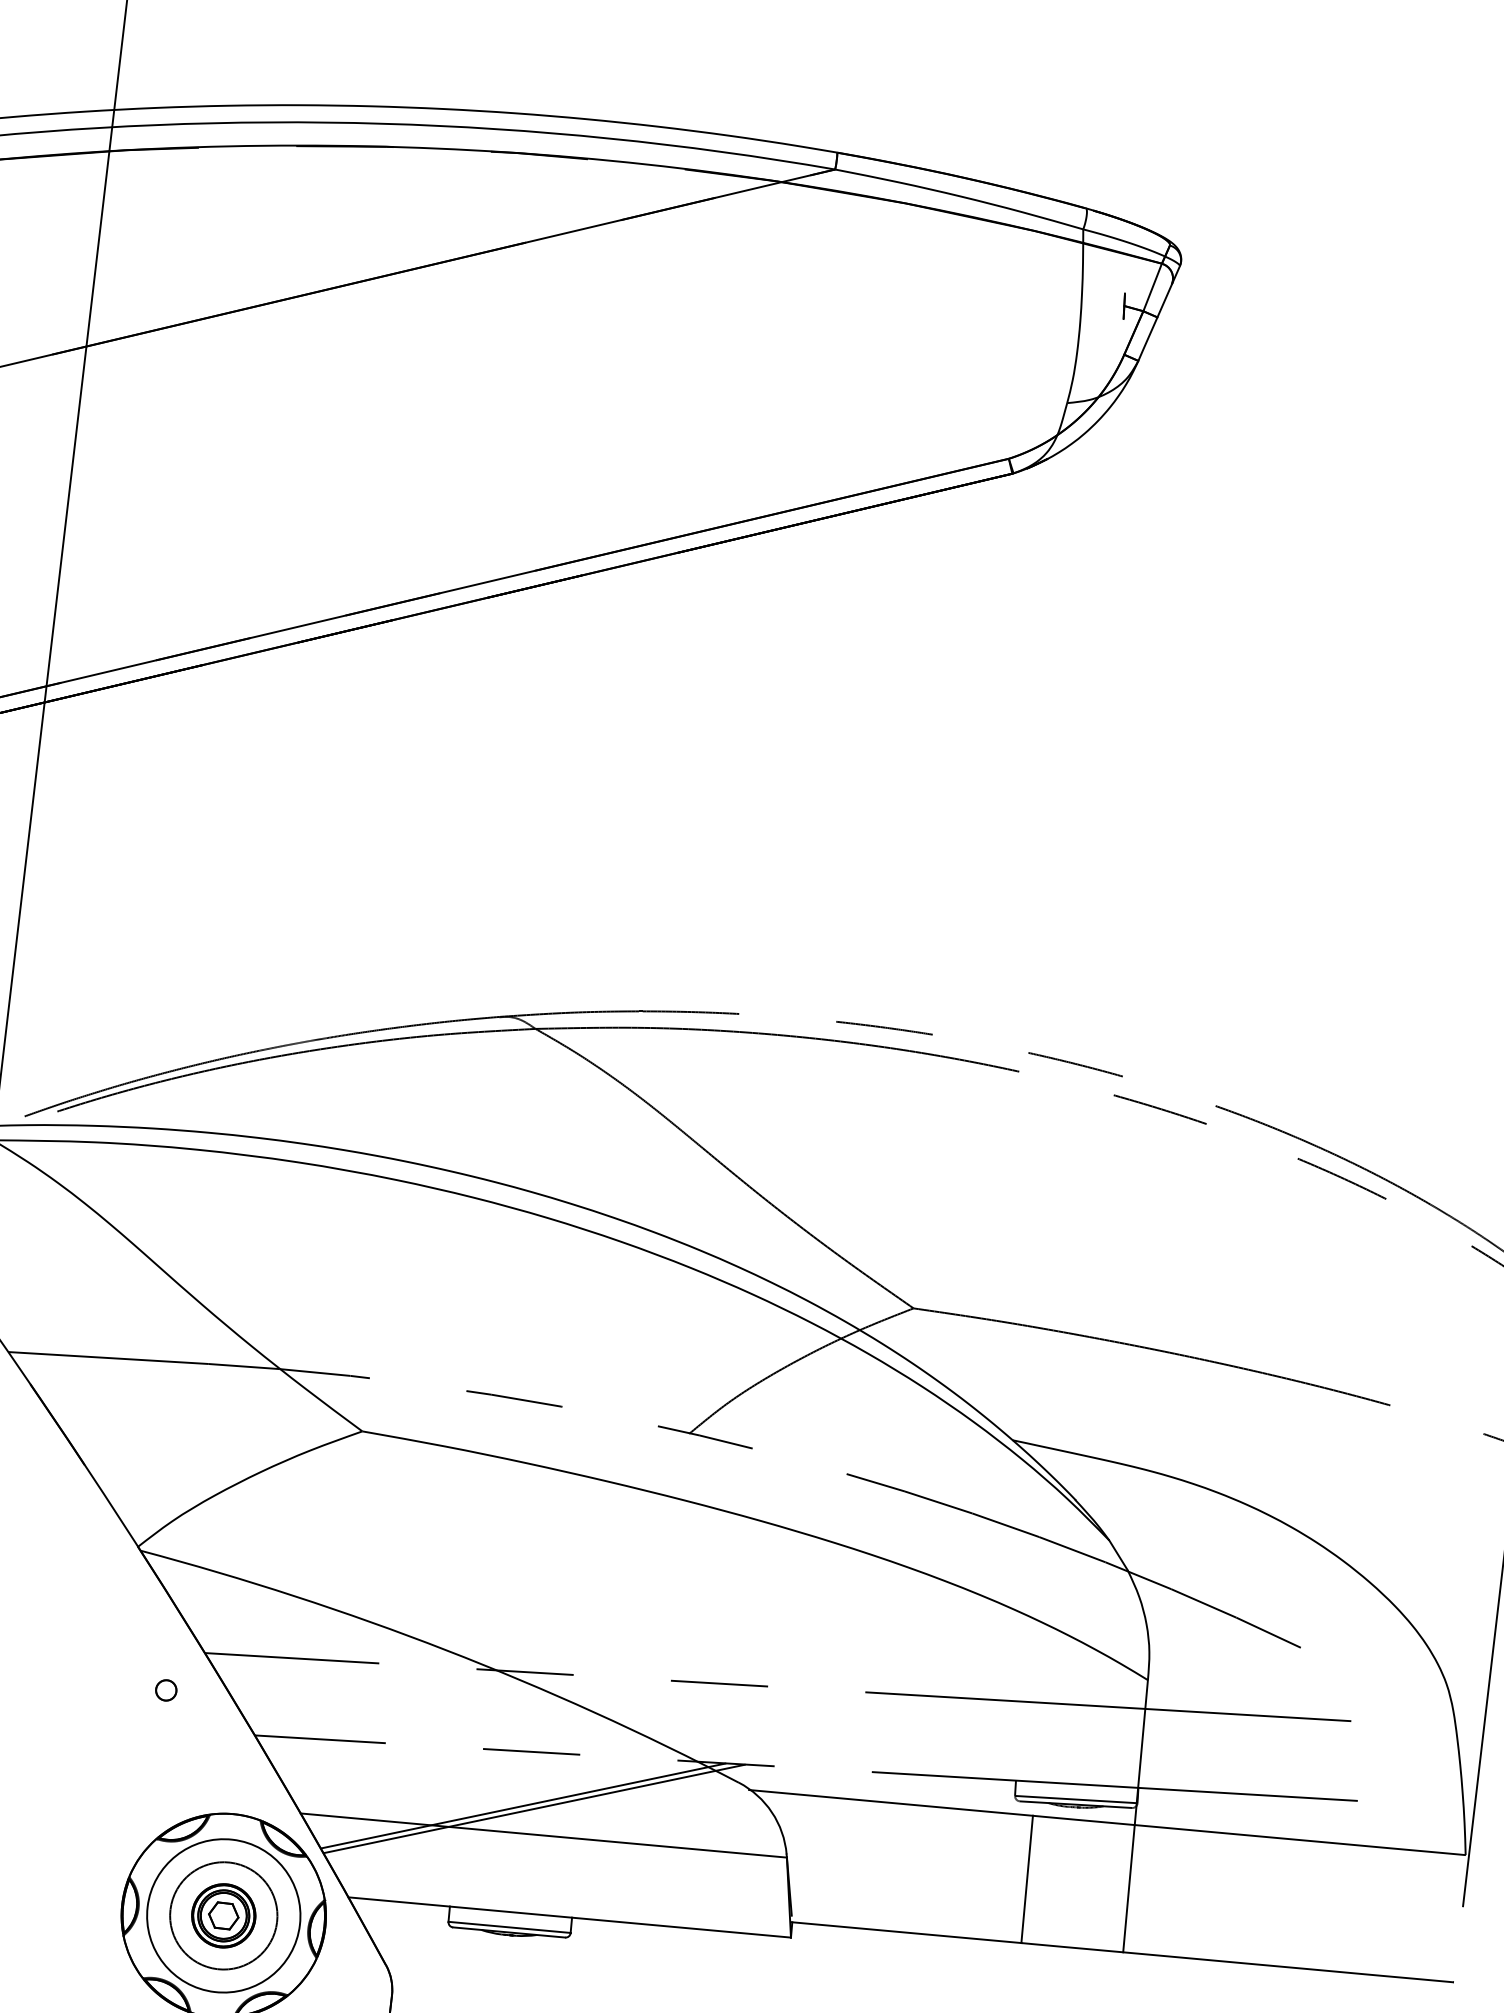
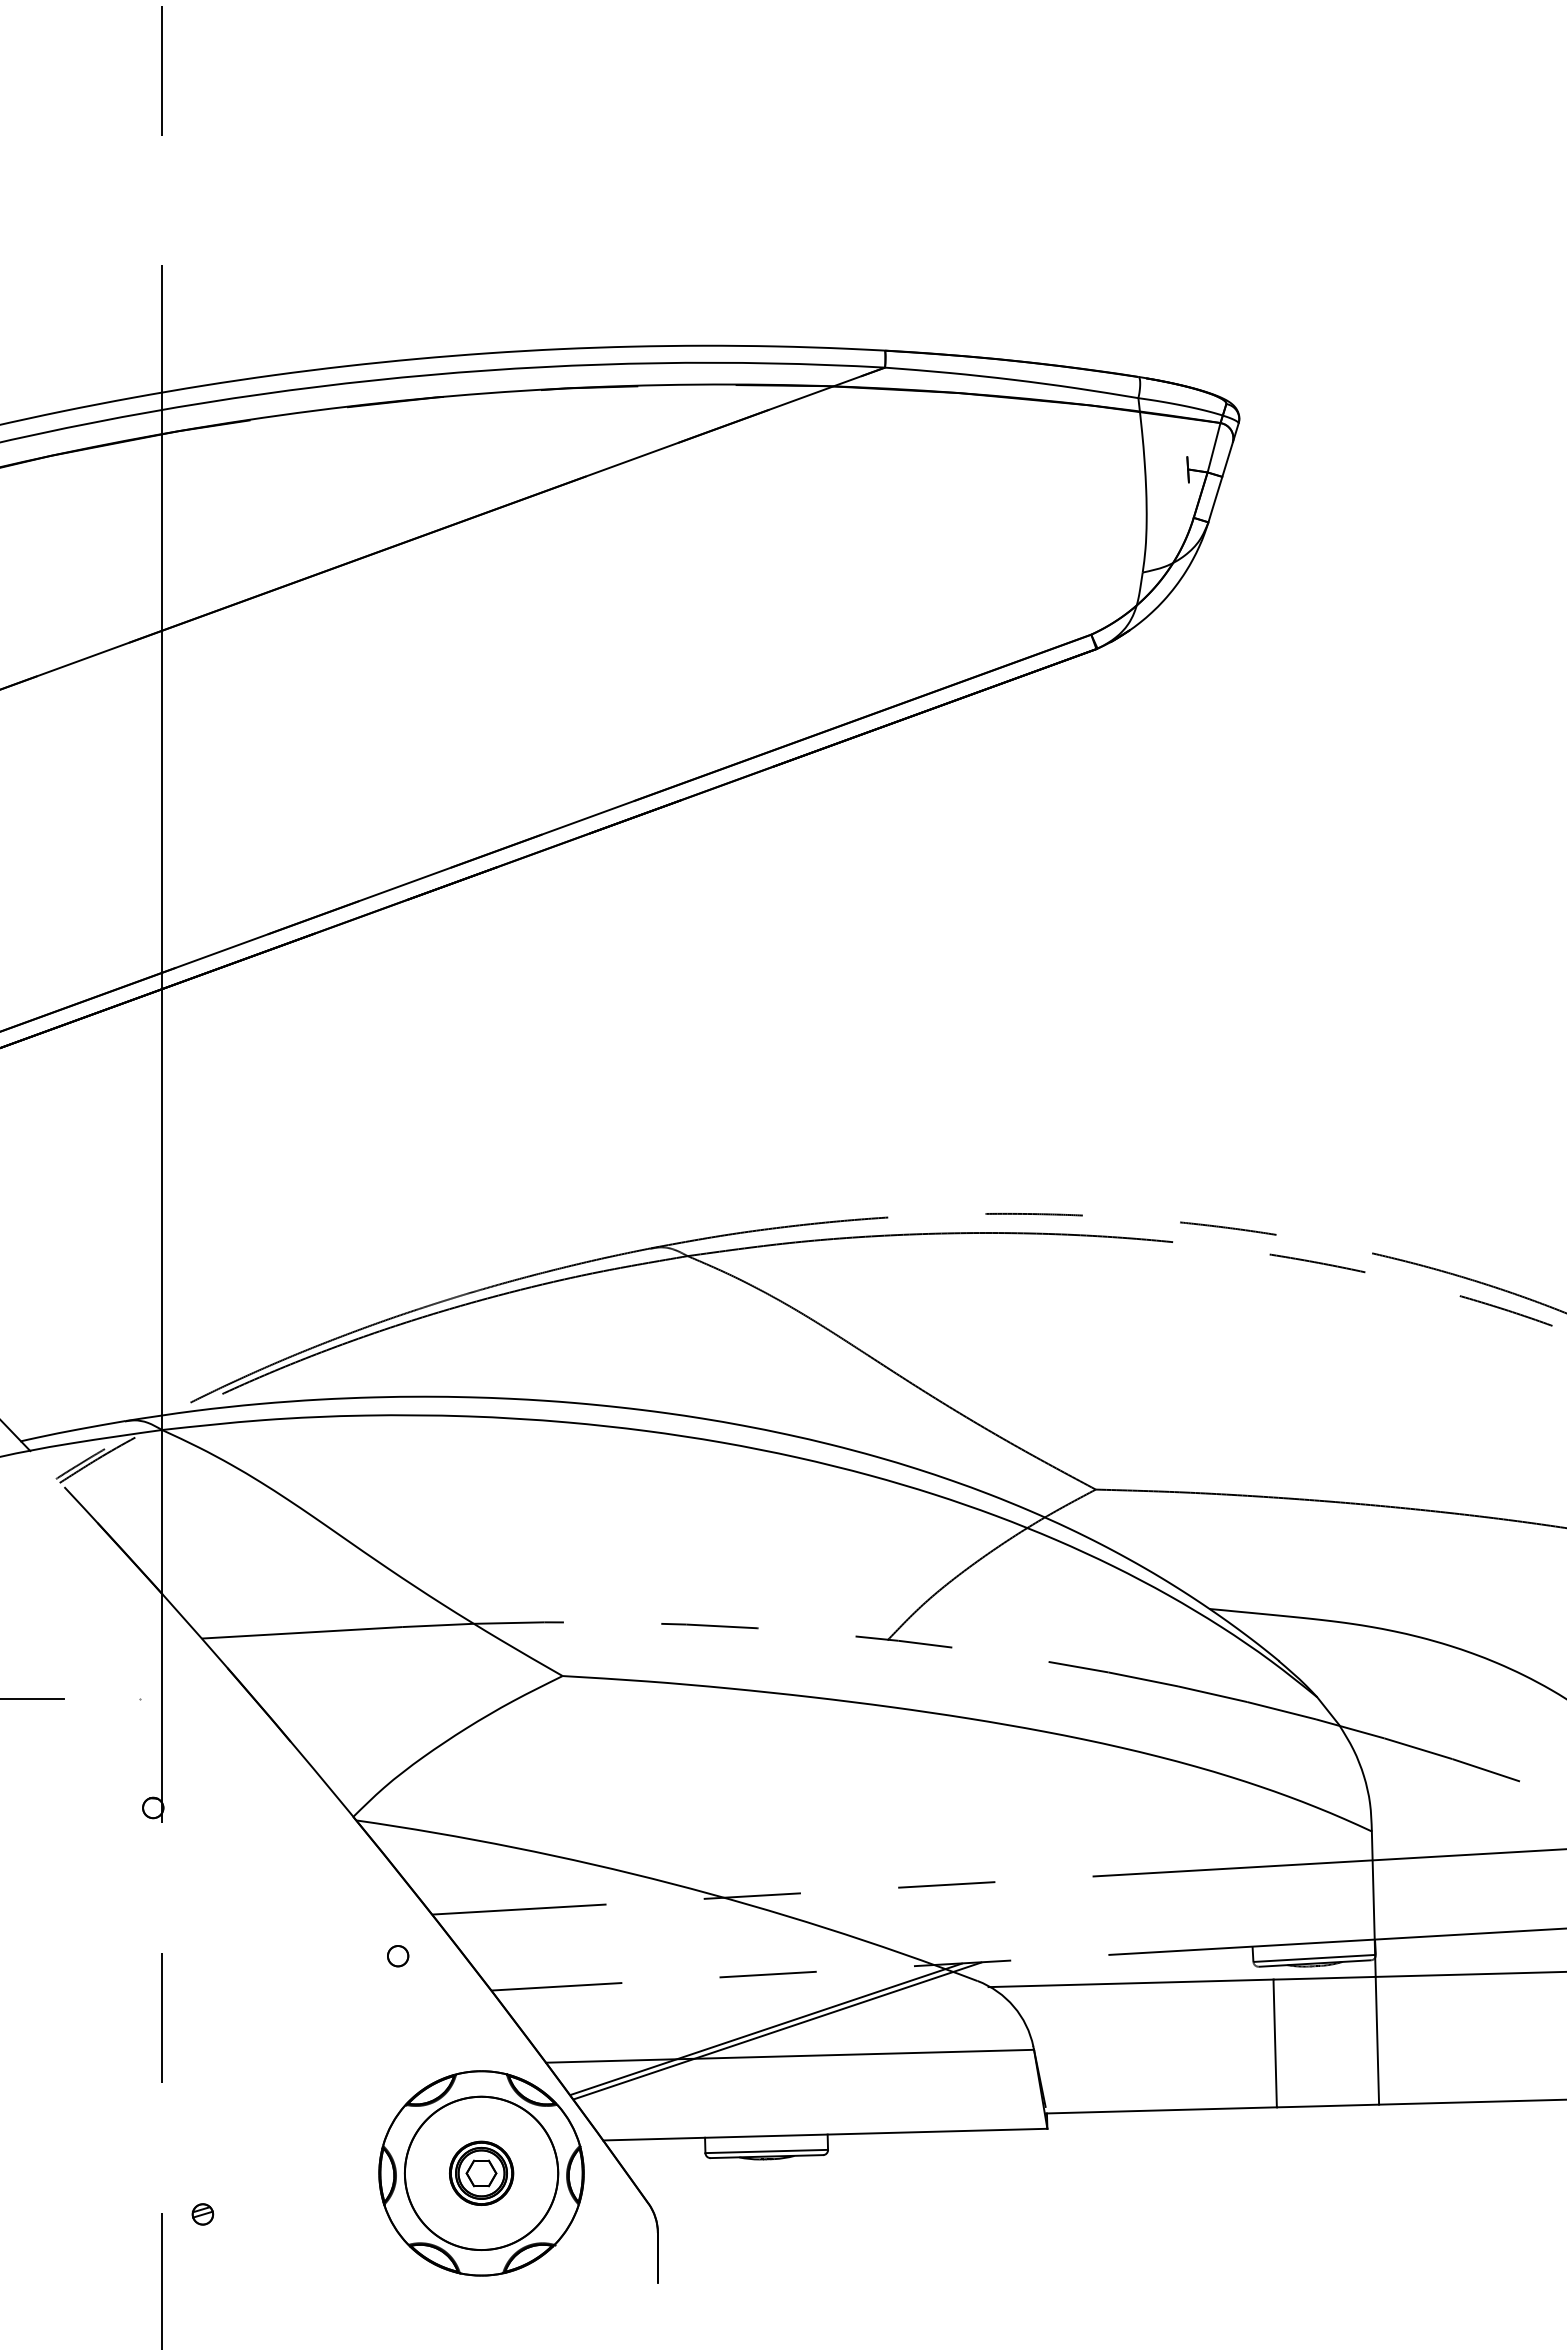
circle: (223, 1915) -> (481, 2173), size x1.43

